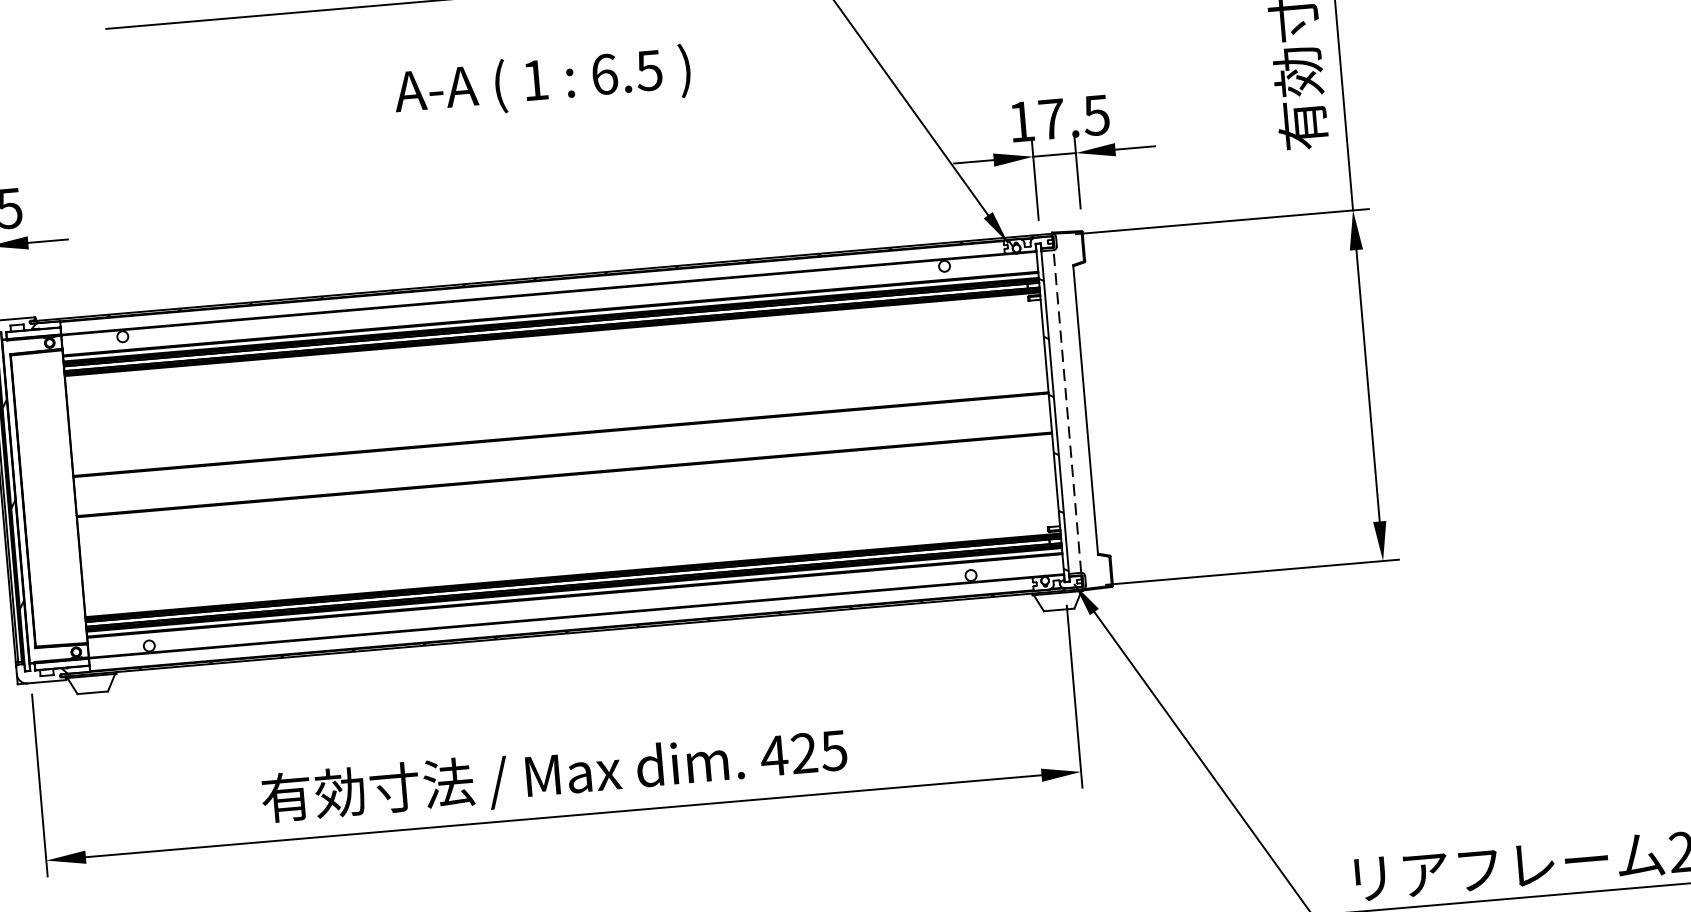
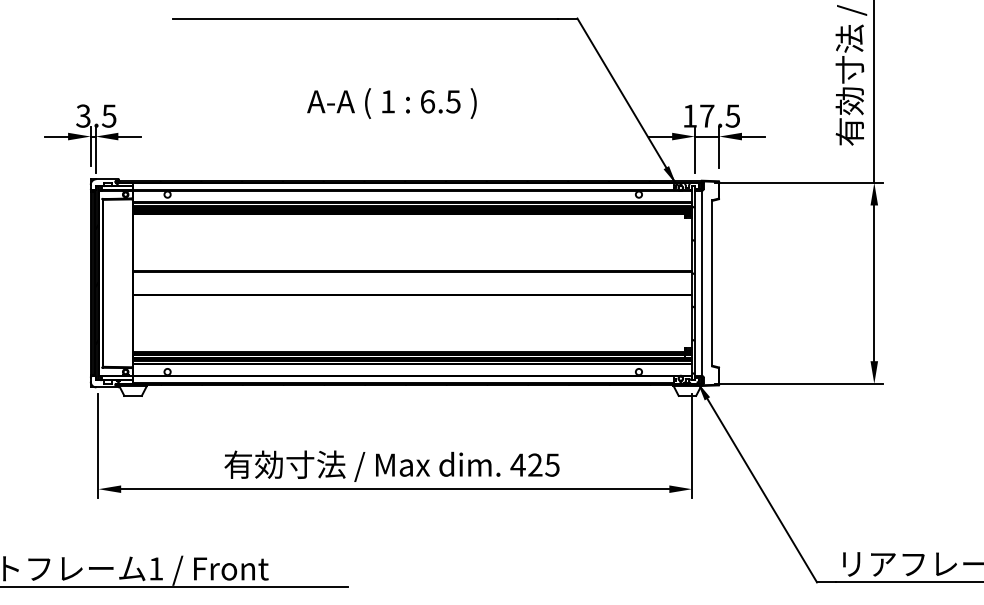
text: (541, 82) -> (391, 103), moved
line: (1066, 411) -> (701, 283), dashed -> solid

